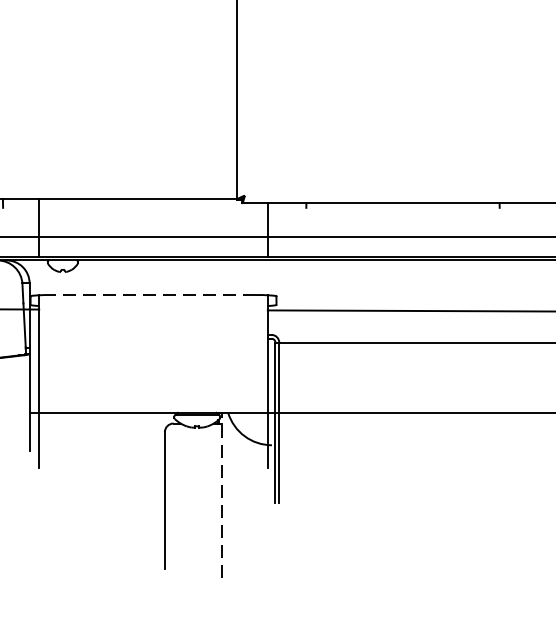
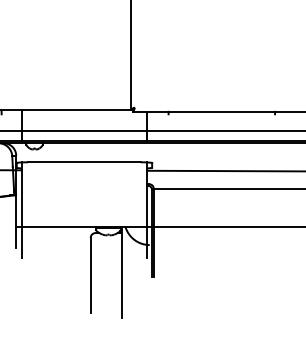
line: (151, 295) -> (83, 162), dashed -> solid
line: (222, 495) -> (122, 272), dashed -> solid

